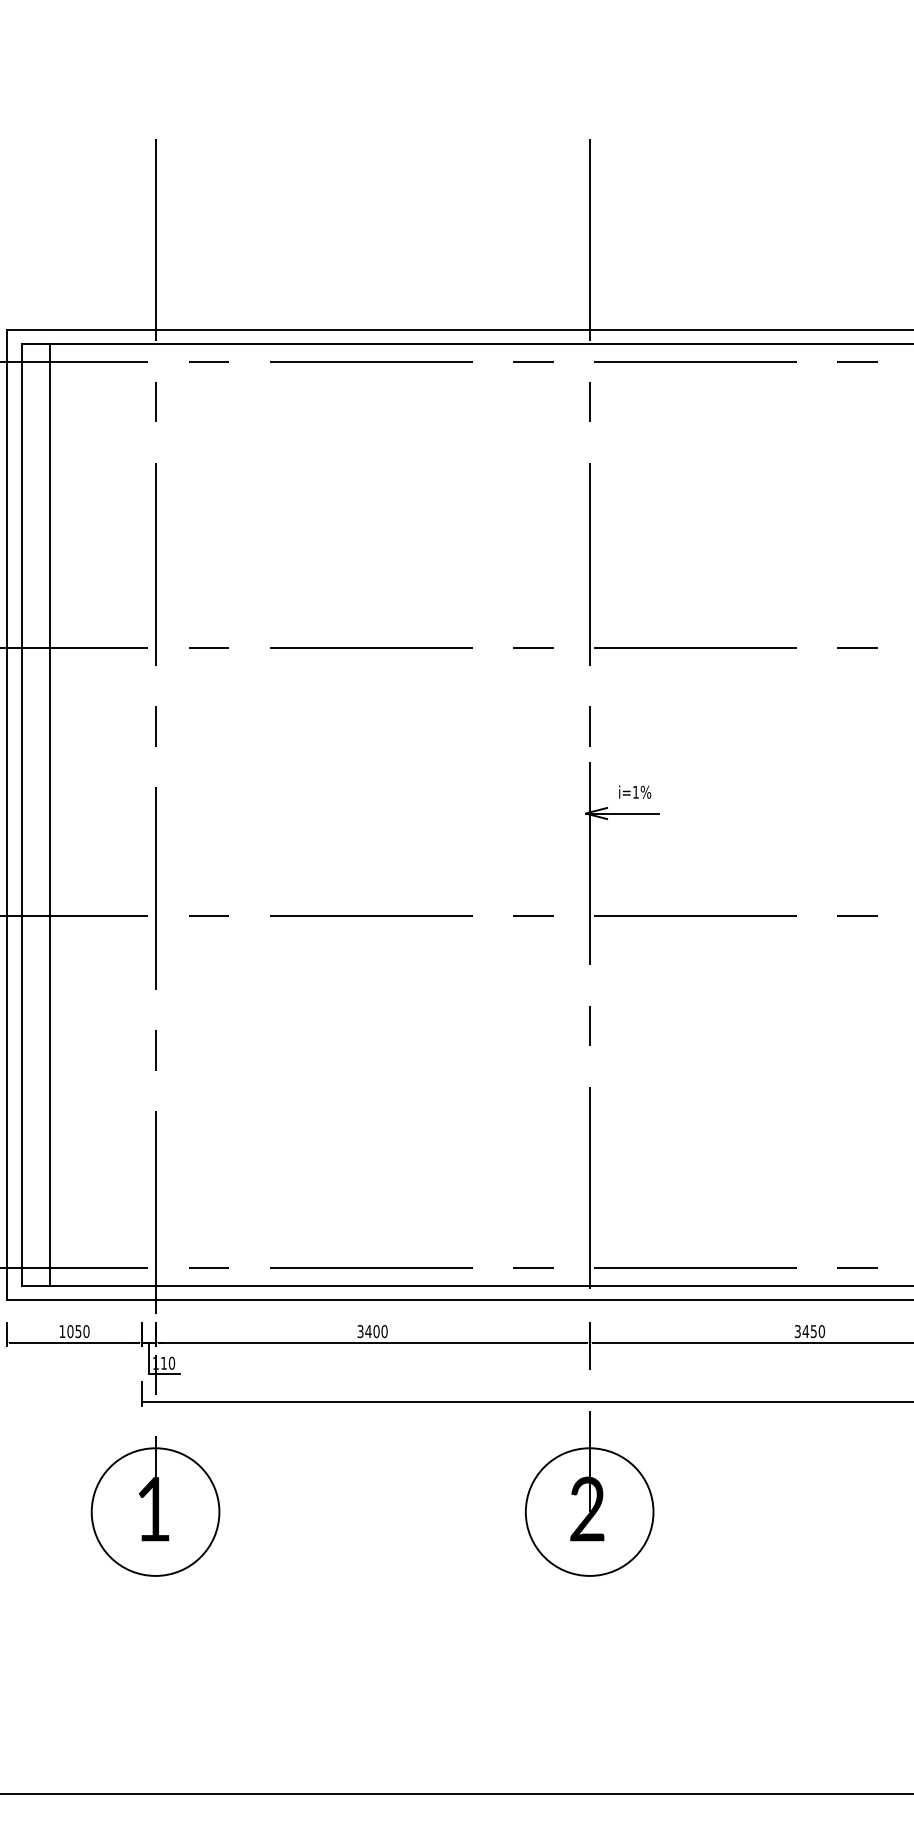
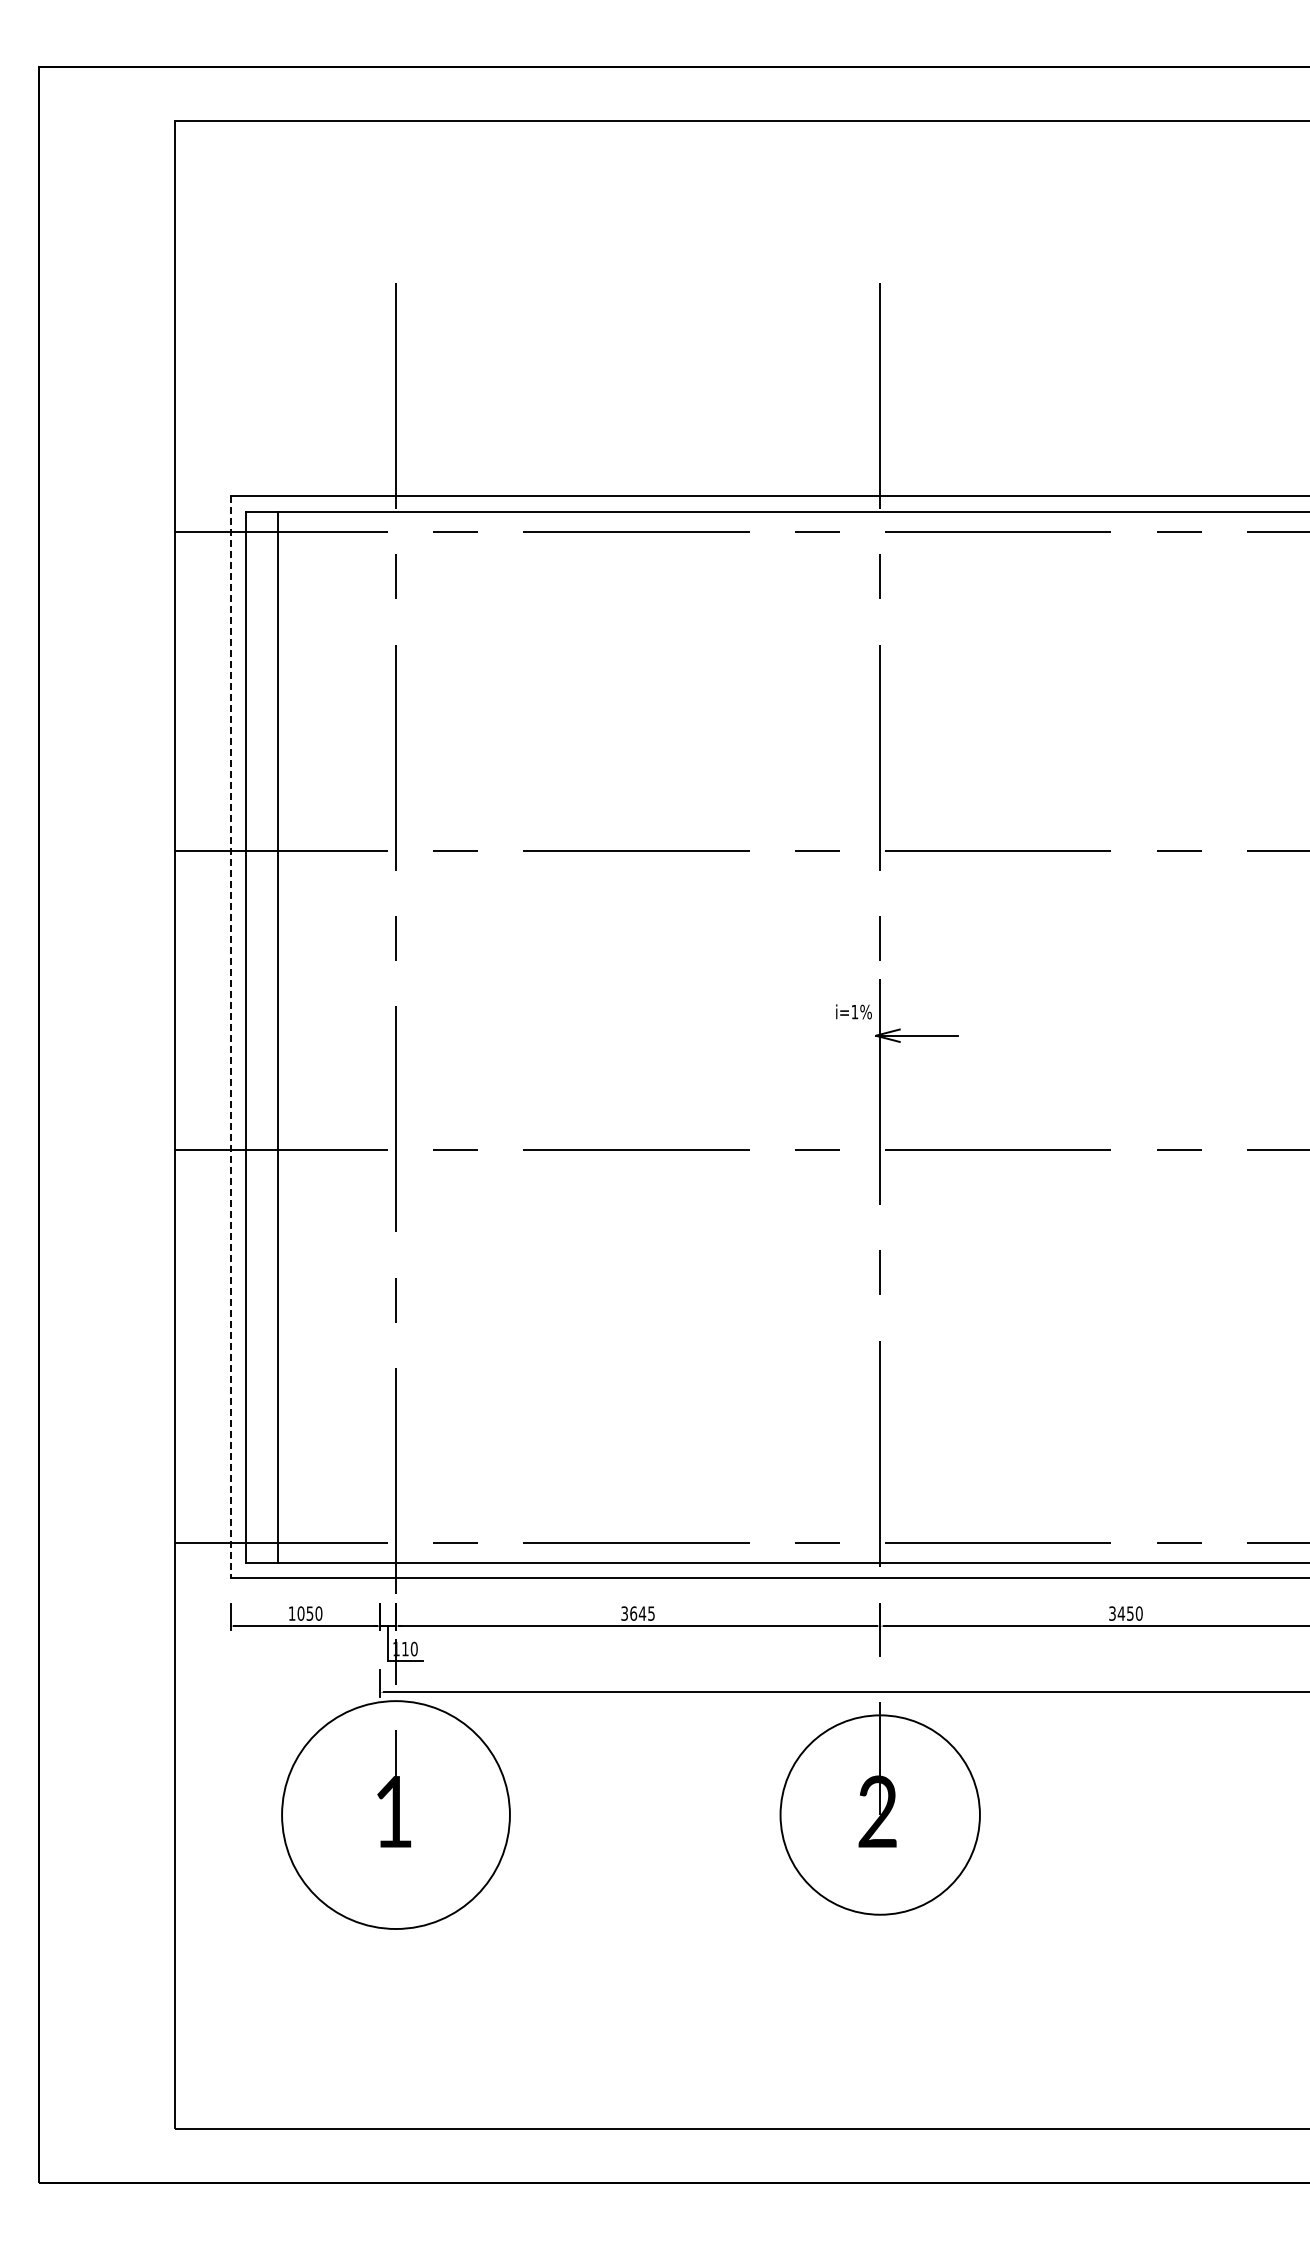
text: (634, 791) -> (853, 1011), moved
line: (7, 815) -> (230, 1037), solid -> dashed
text: (375, 1331) -> (641, 1613), 3400 -> 3645
circle: (155, 1511) -> (395, 1814), size x1.6
circle: (589, 1511) -> (880, 1814), size x1.4

